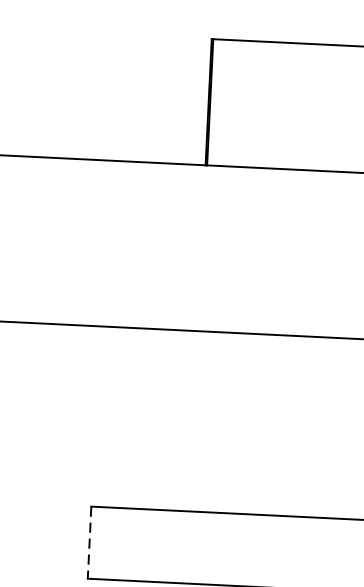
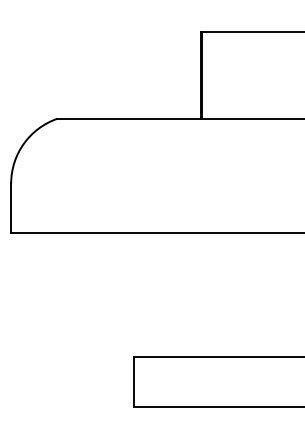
line: (90, 543) -> (134, 382), dashed -> solid

